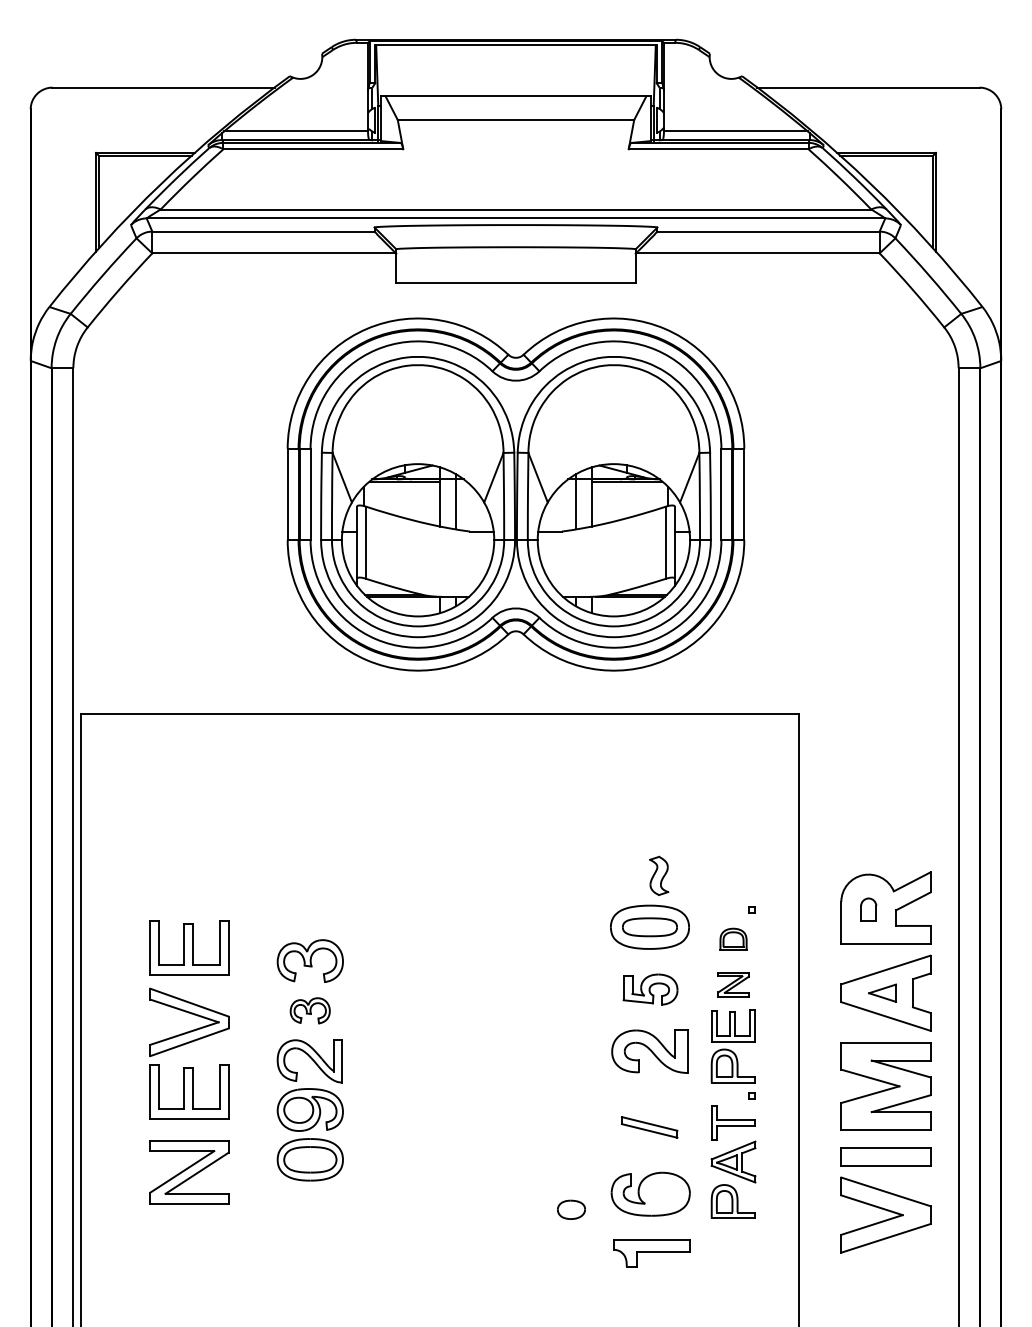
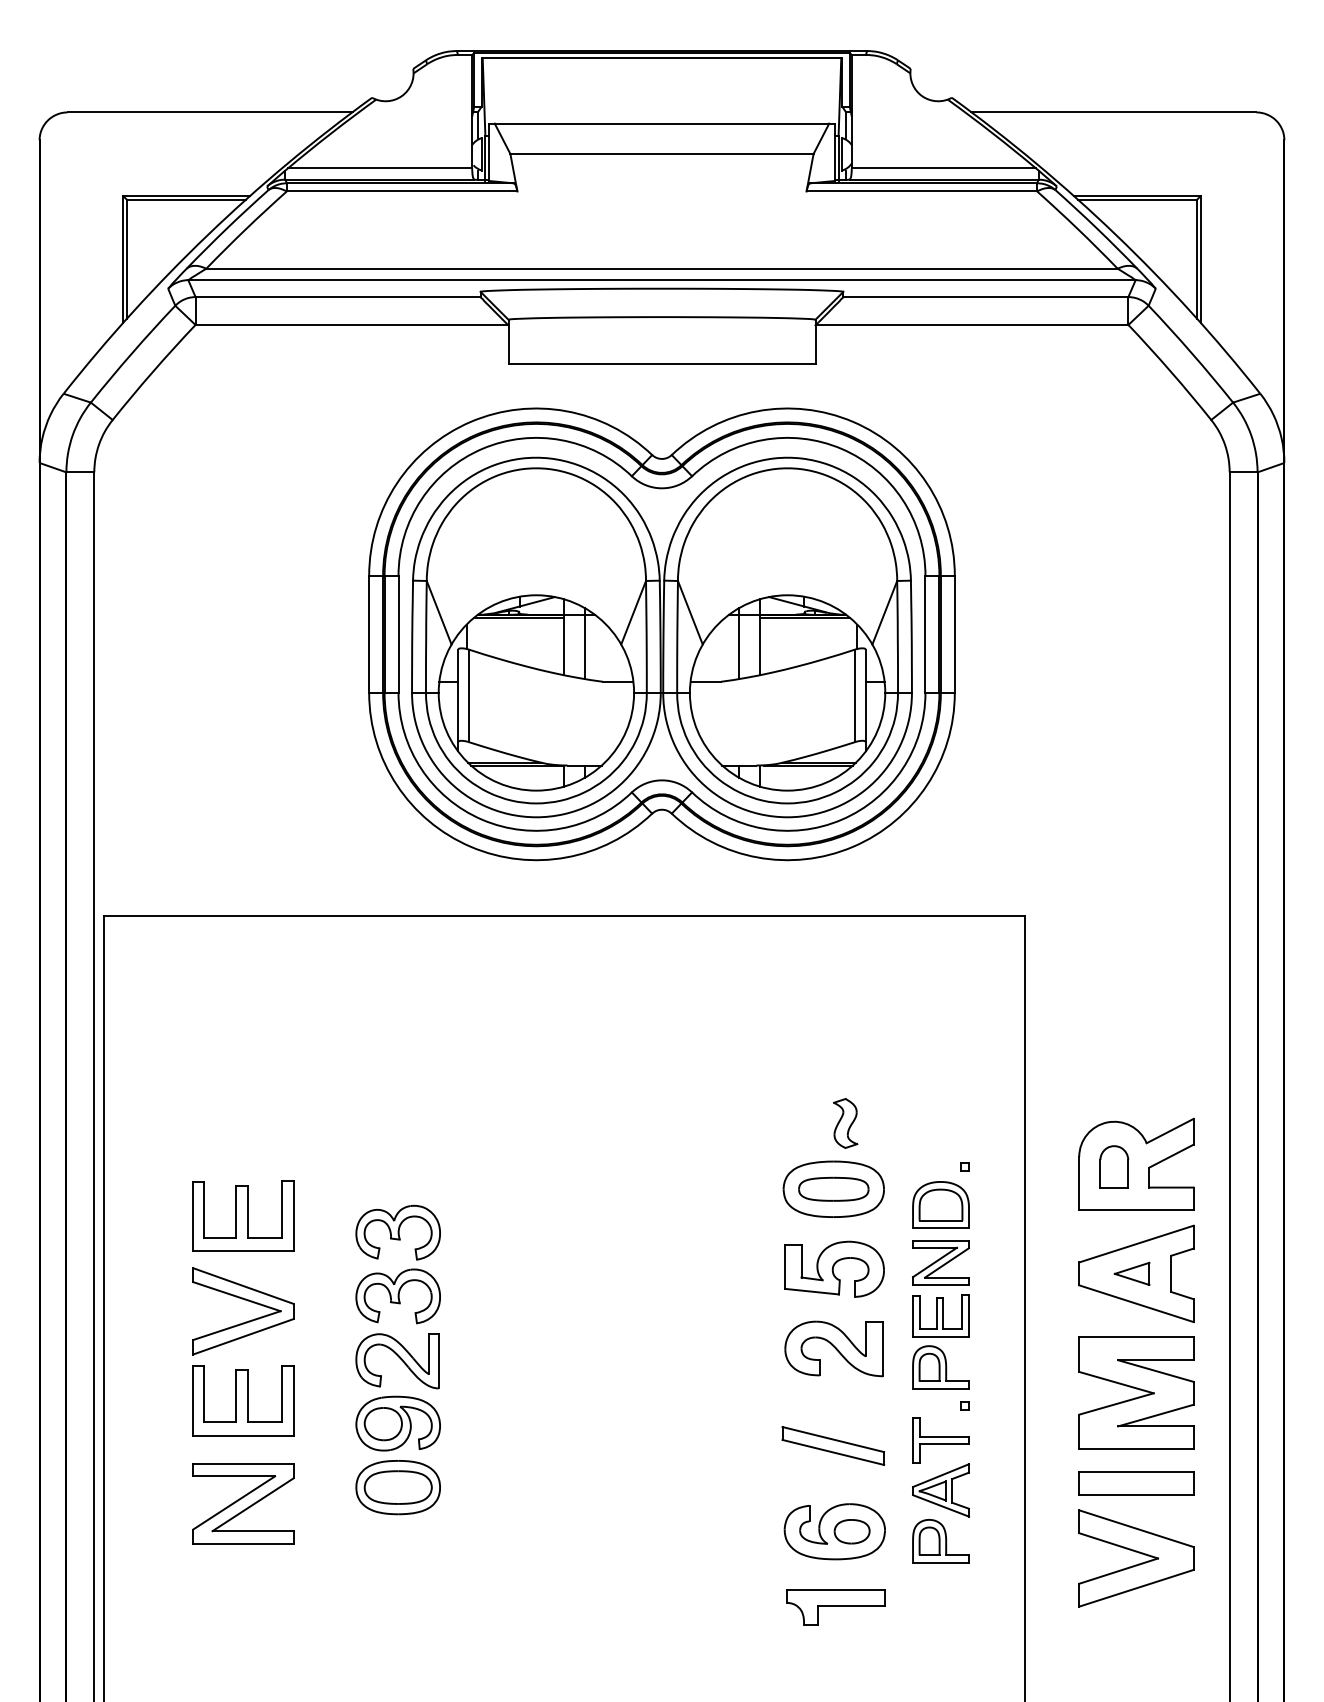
part: (868, 909) -> (1114, 1166), size x1.43
part: (733, 939) -> (940, 1204), size x1.67
part: (733, 984) -> (941, 1262), size x1.43
part: (650, 989) -> (834, 1268), size x1.43
part: (309, 1010) -> (397, 1296), size x1.67
part: (649, 1127) -> (833, 1445), size x1.43
part: (570, 1209) -> (851, 1531), moved

